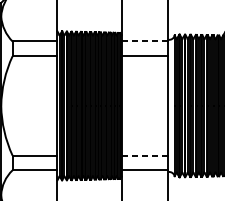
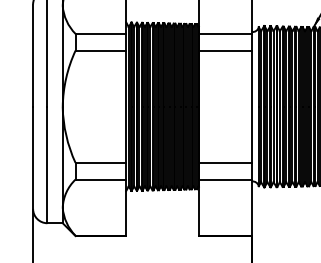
line: (144, 41) -> (224, 33), dashed -> solid
line: (144, 155) -> (224, 162), dashed -> solid

